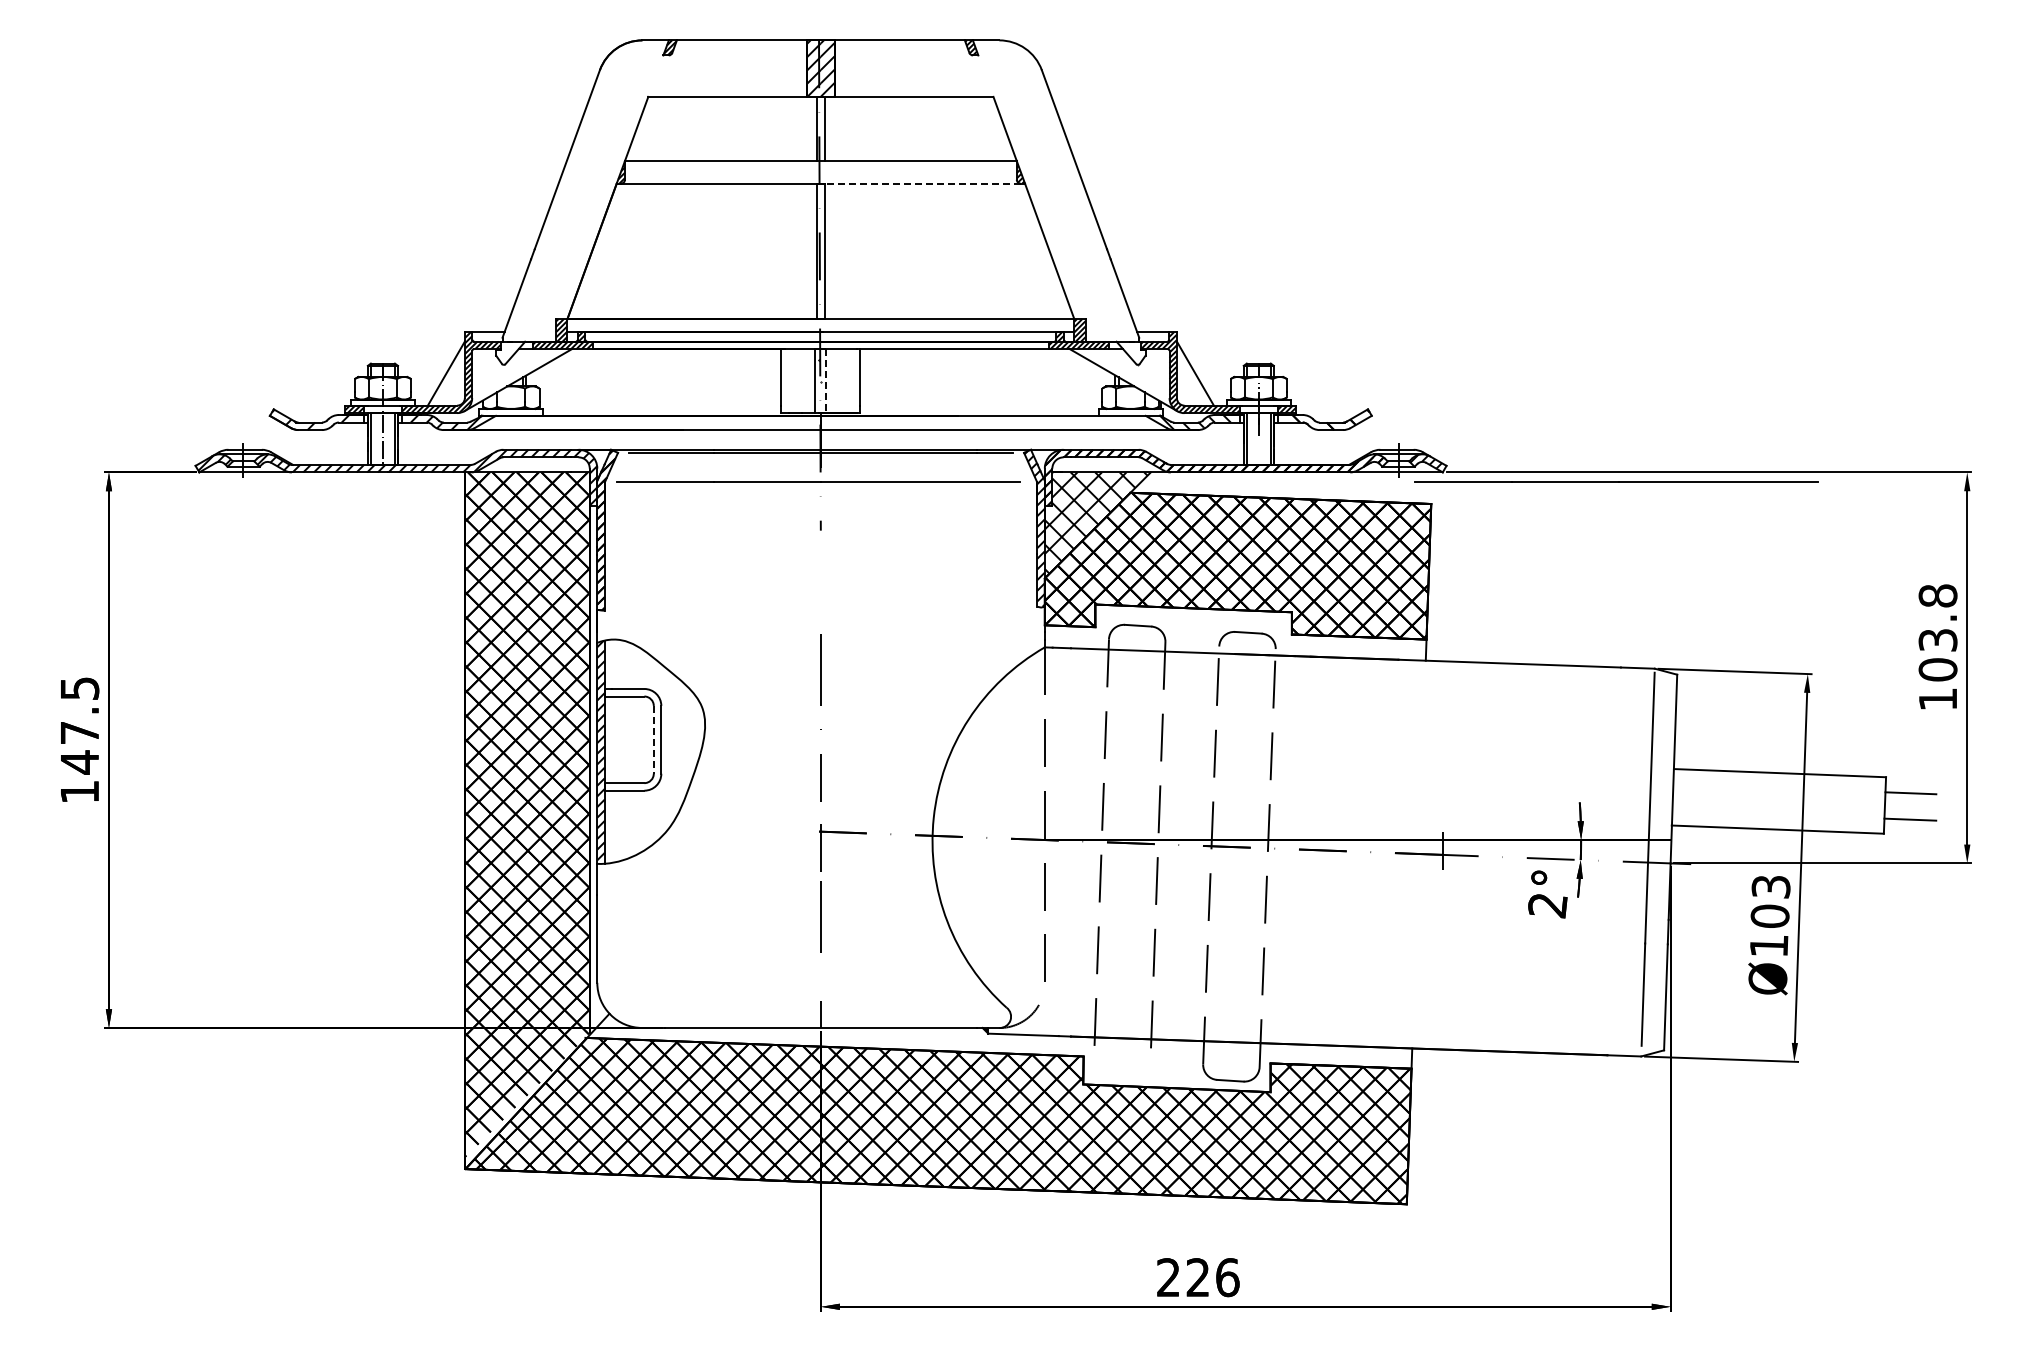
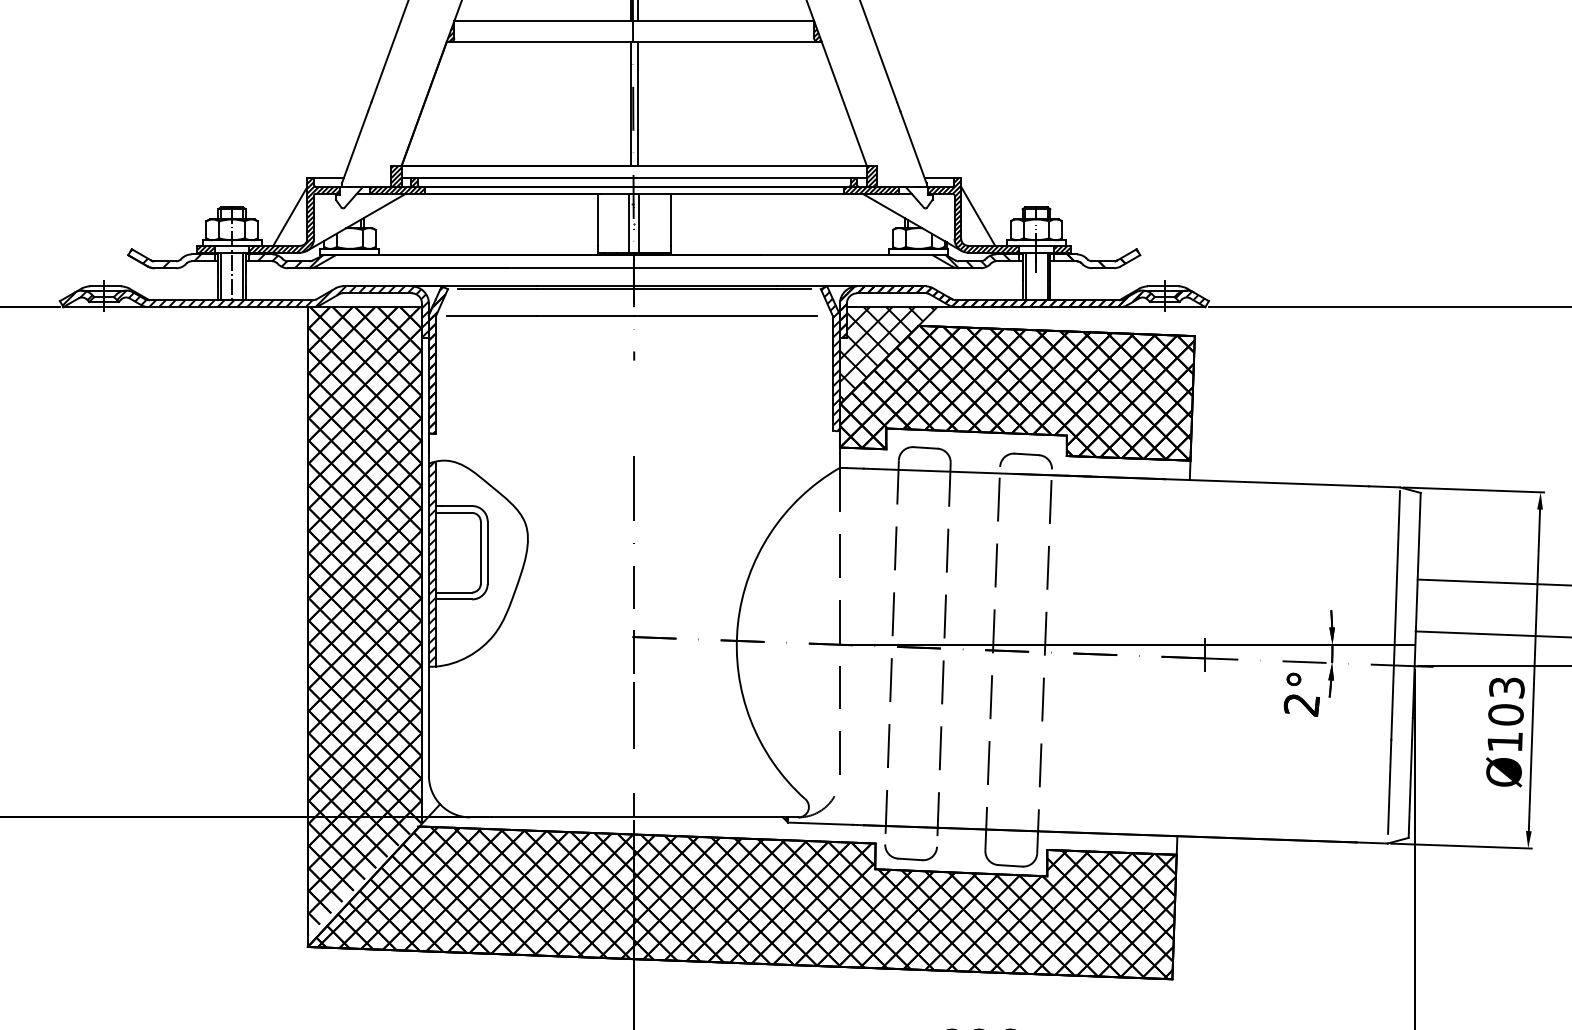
line: (922, 183) -> (727, 41), dashed -> solid
line: (826, 381) -> (639, 223), dashed -> solid
line: (1616, 481) -> (1364, 315), removed
line: (653, 739) -> (480, 552), dashed -> solid
part: (1122, 1066) -> (911, 852), added

